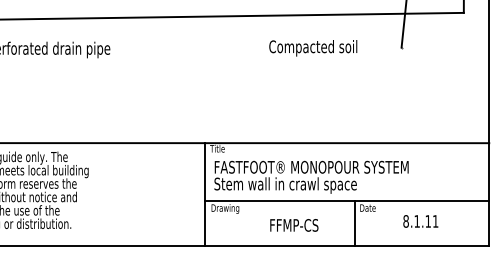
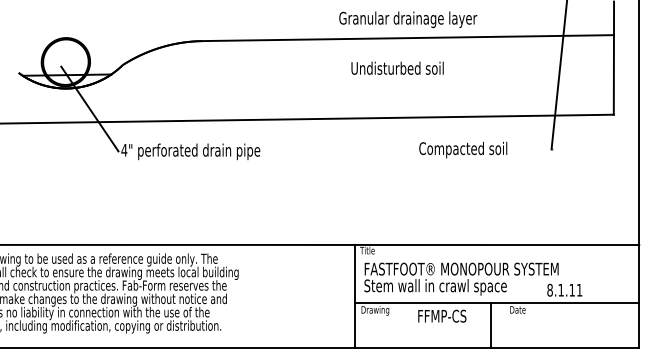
text: (420, 220) -> (564, 289), moved
line: (355, 223) -> (491, 325), moved
text: (294, 224) -> (442, 315), moved

